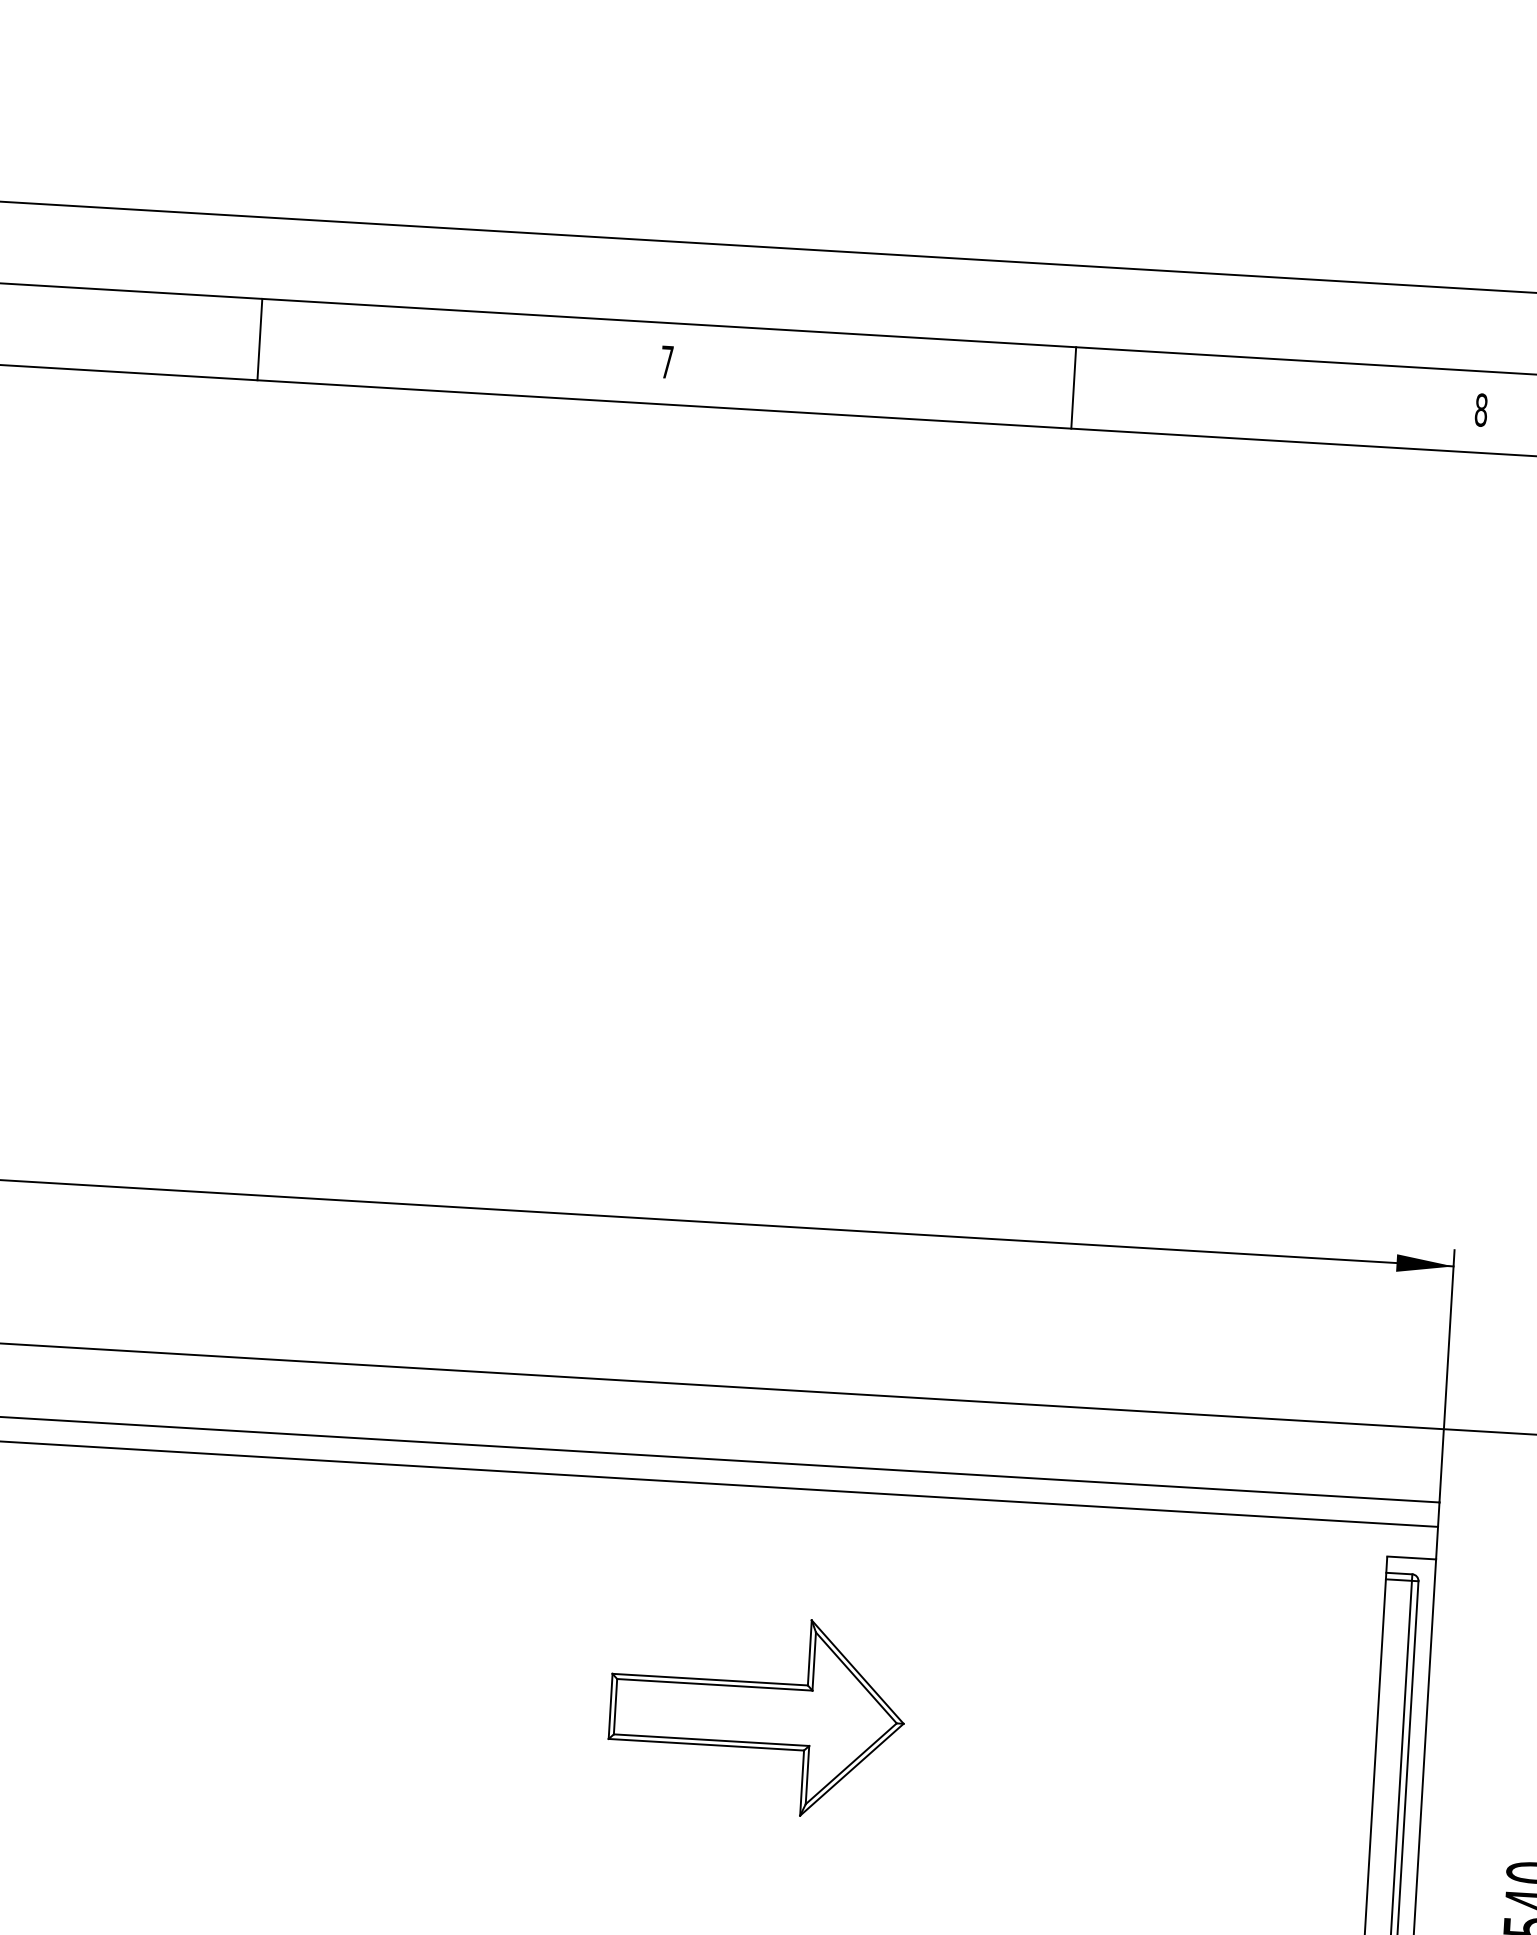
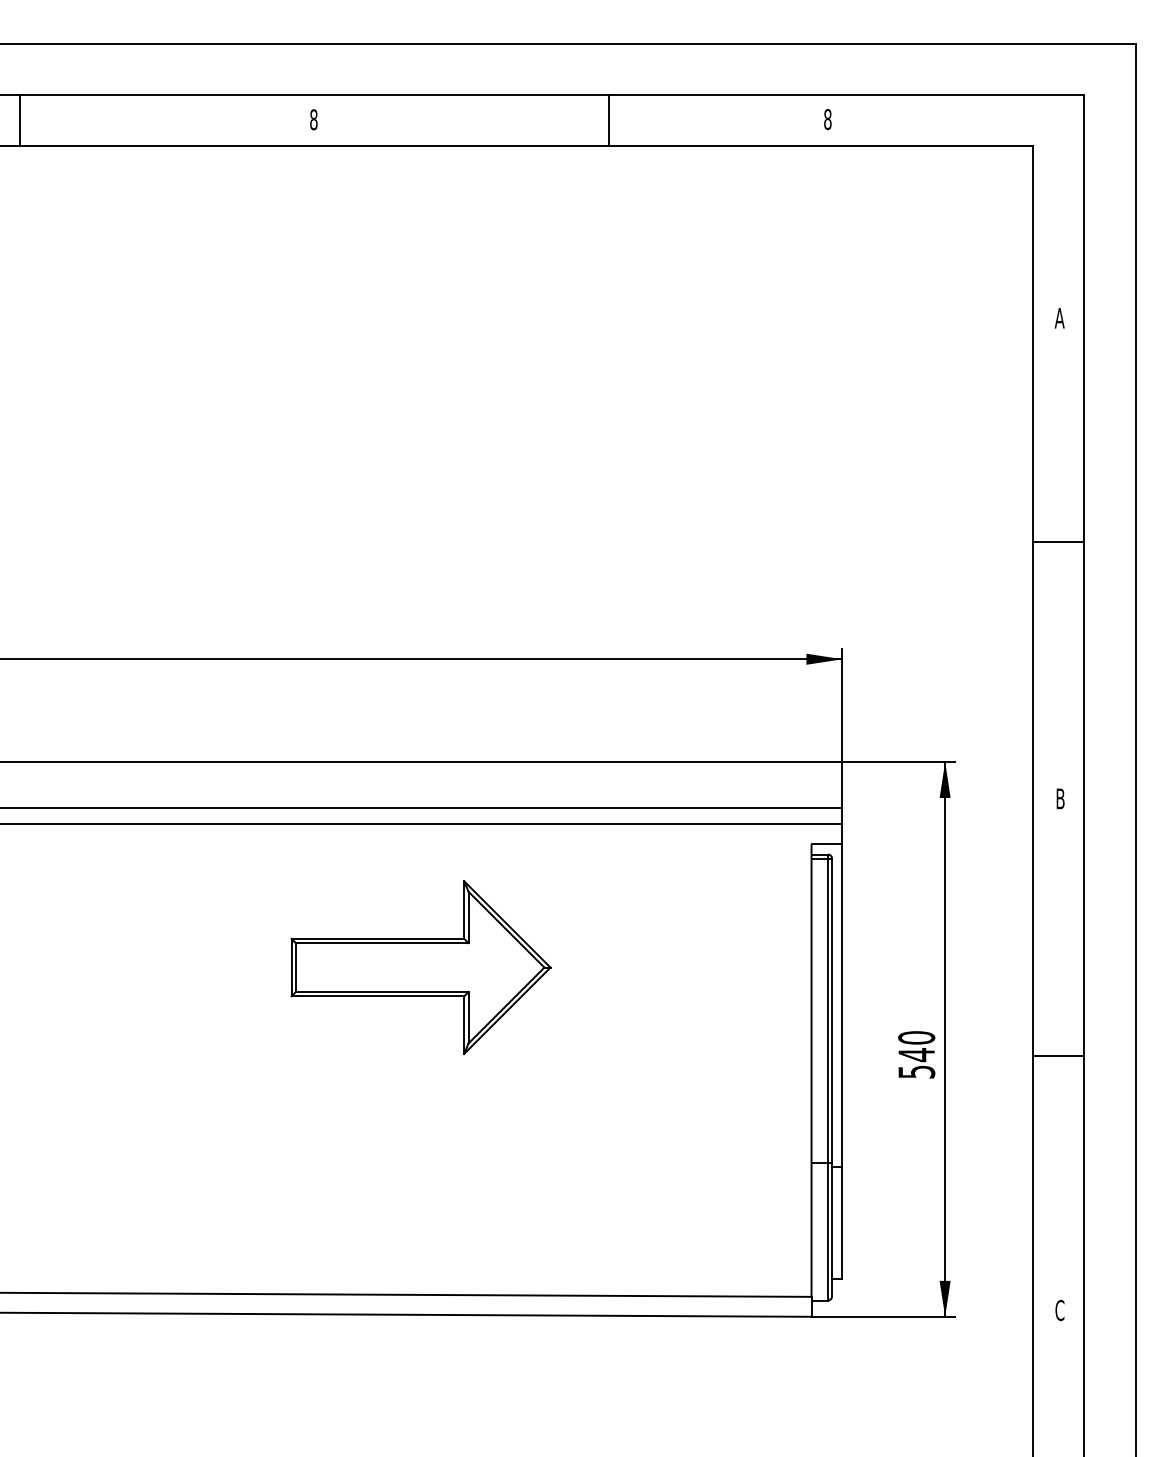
line: (259, 339) -> (19, 120), moved
text: (666, 361) -> (313, 119), 7 -> 8
line: (1073, 387) -> (608, 120), moved
part: (756, 1714) -> (420, 967), size x1.4

